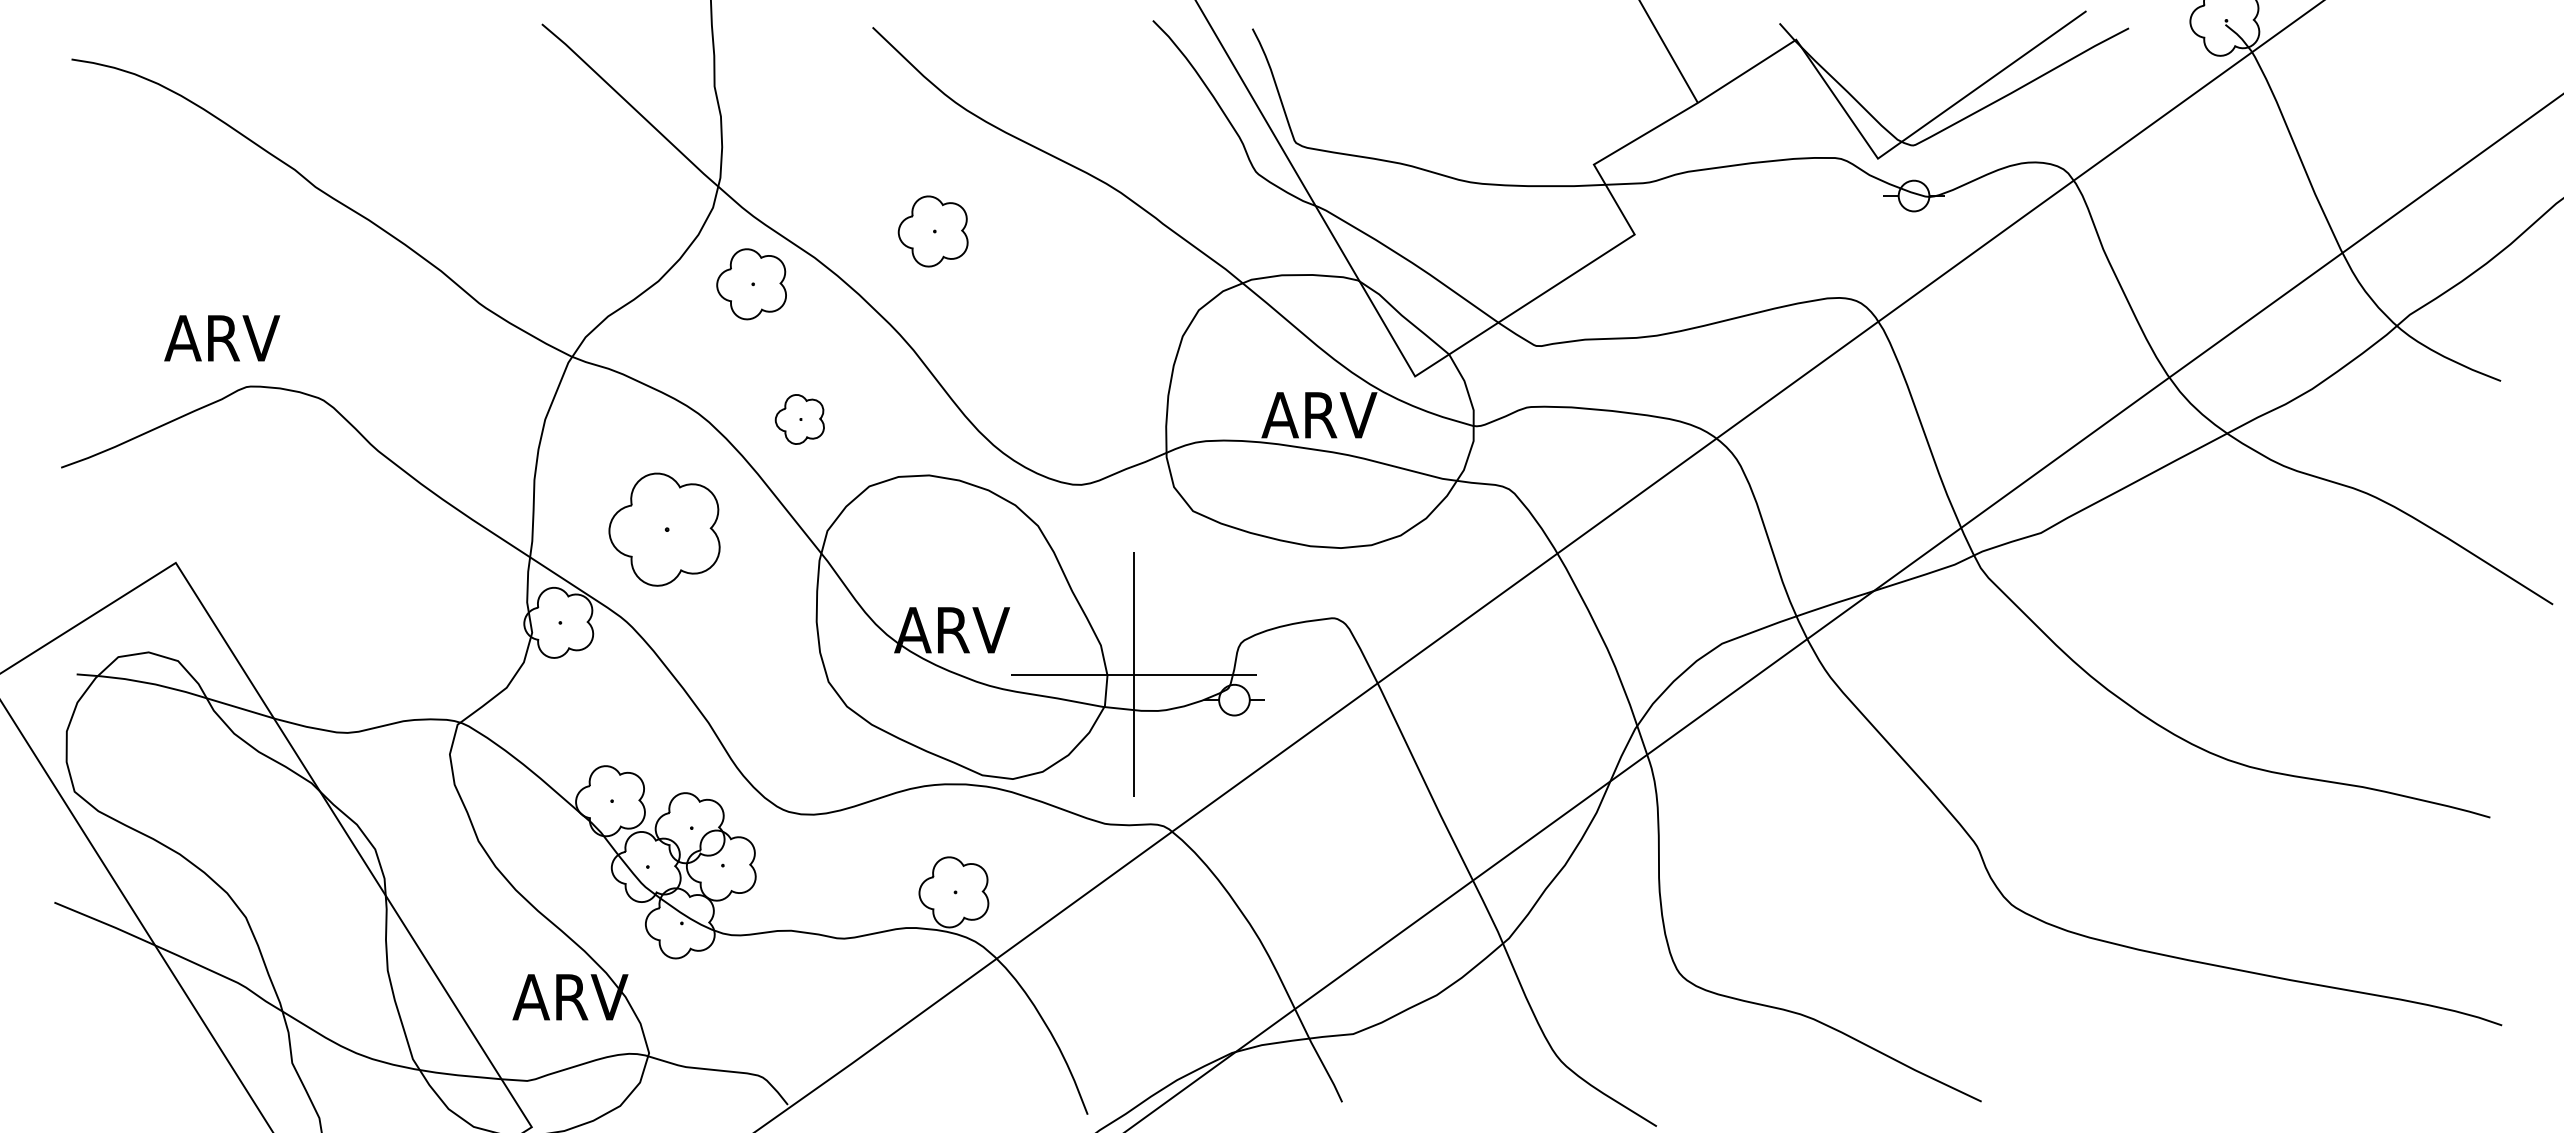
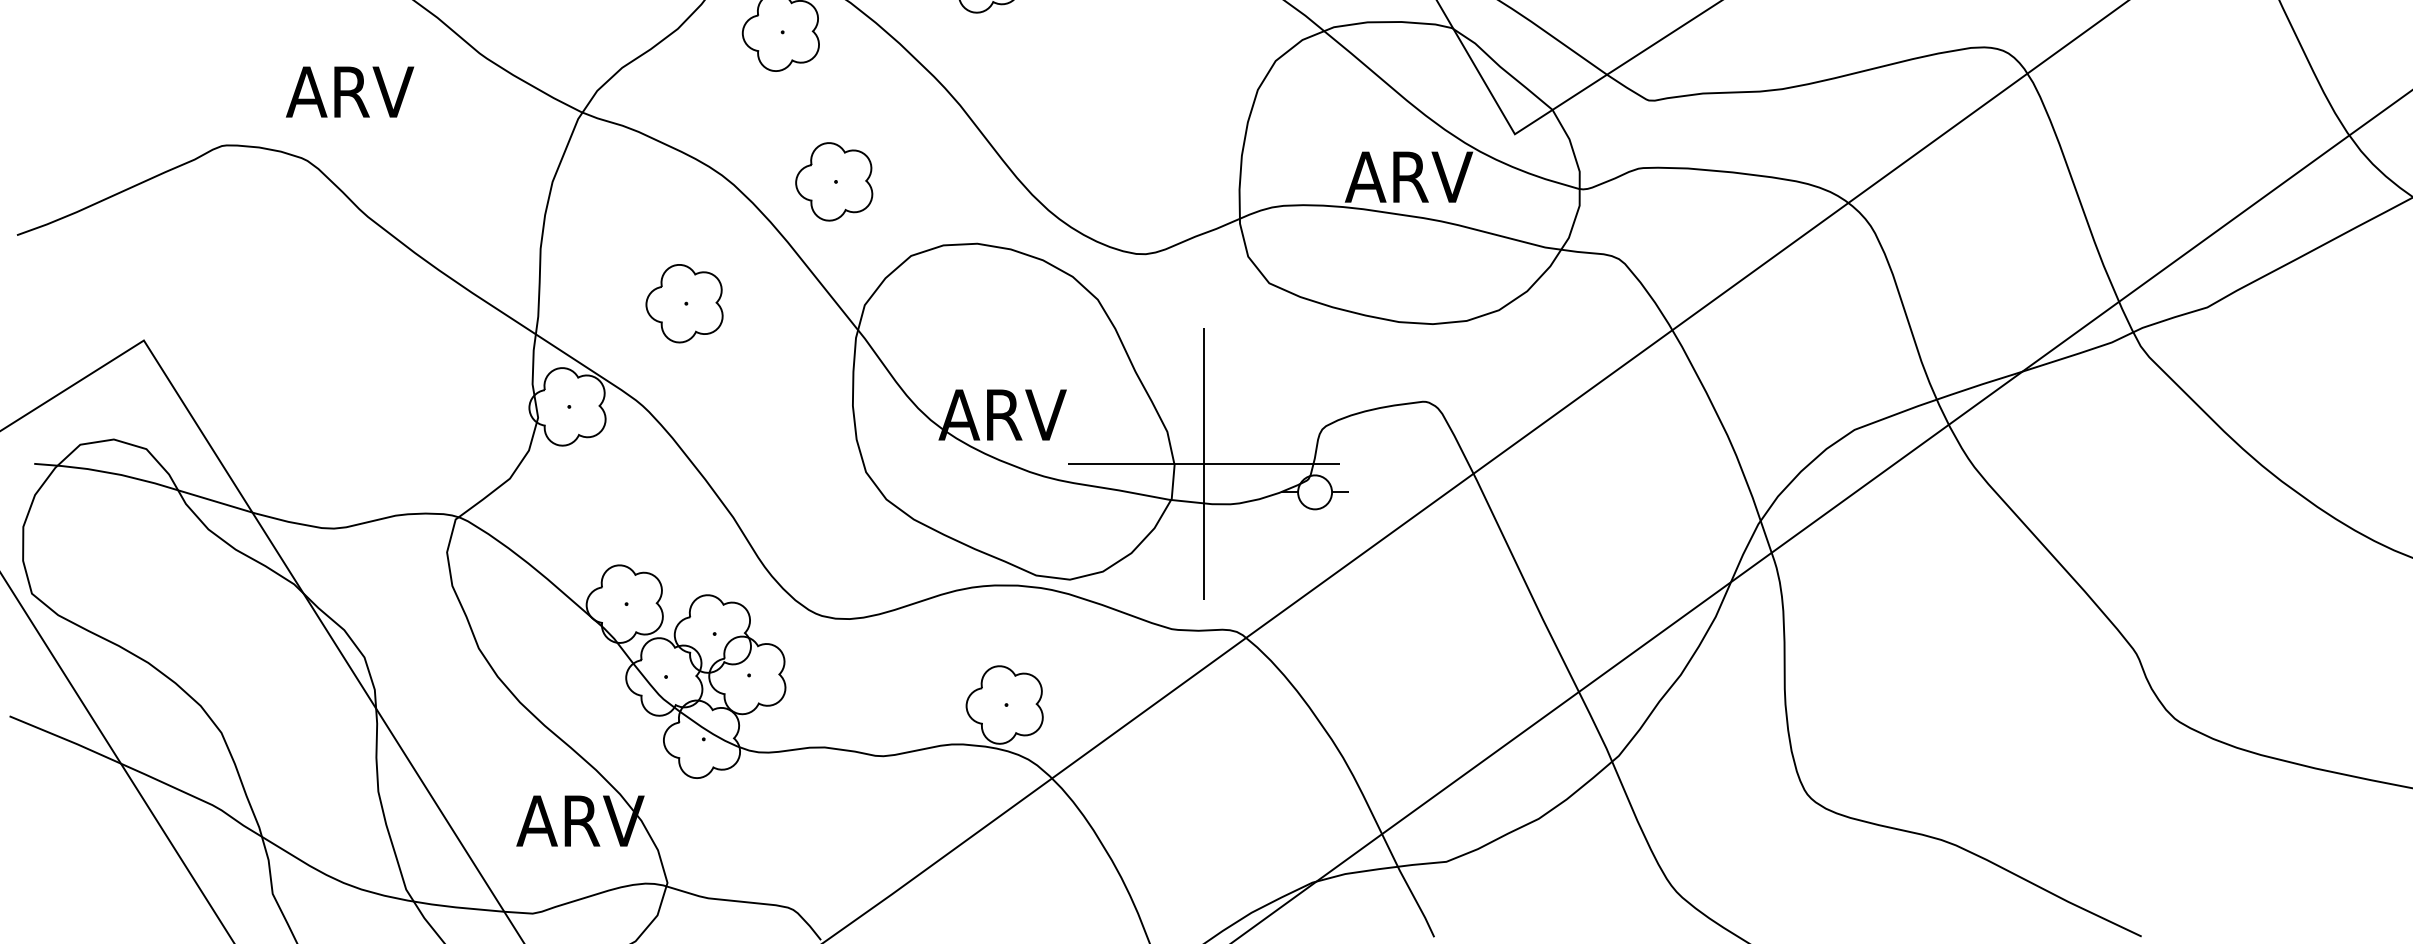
text: (222, 338) -> (350, 92), moved
part: (799, 419) -> (833, 181), size x1.43
part: (664, 529) -> (684, 303), size x0.62

